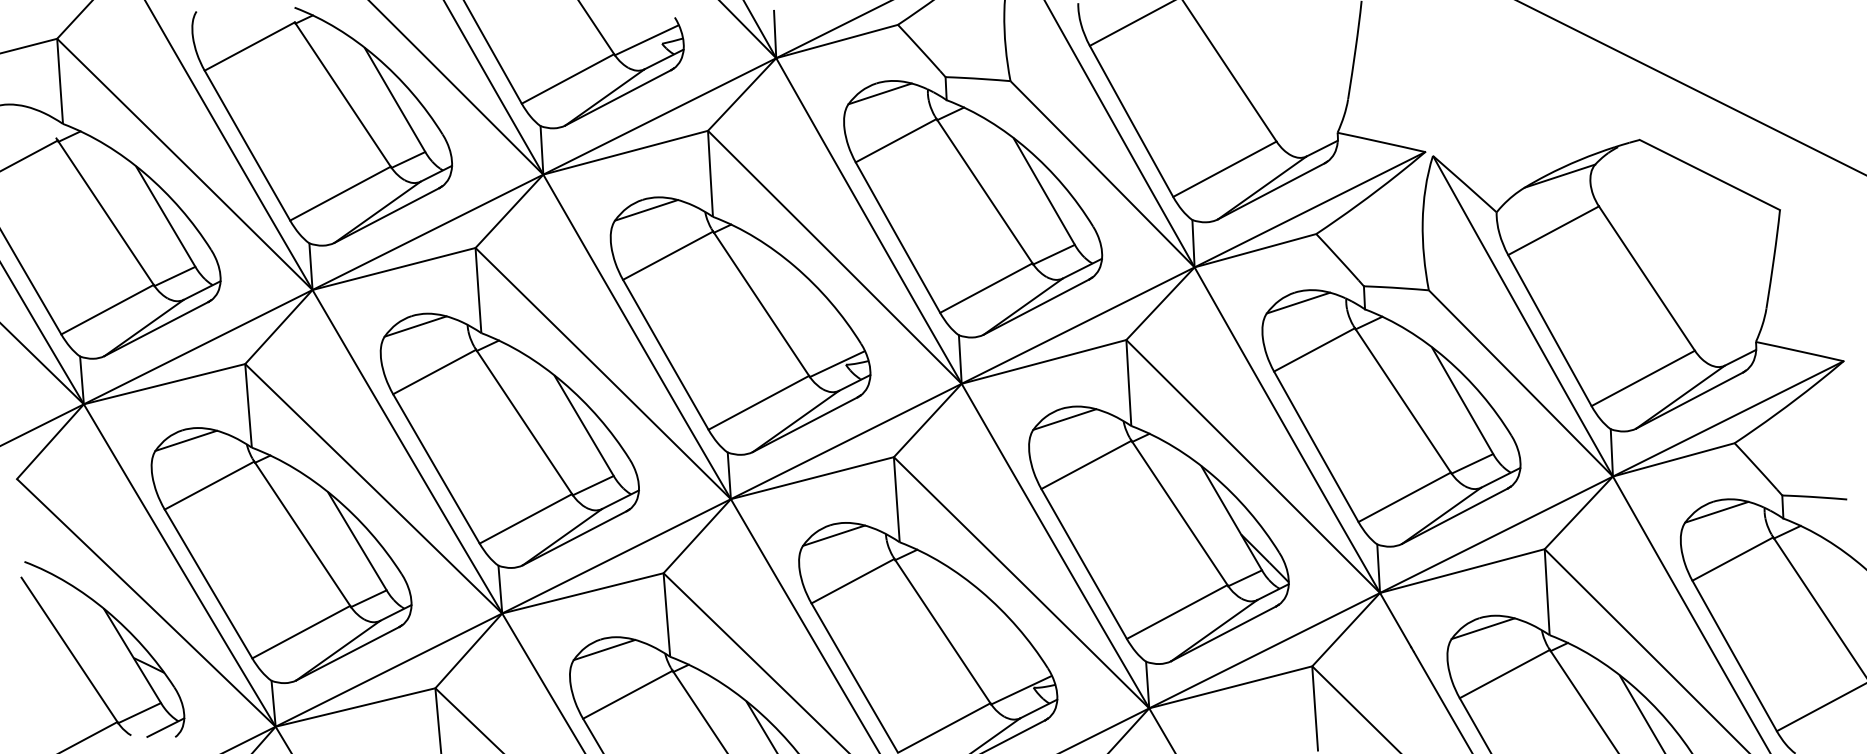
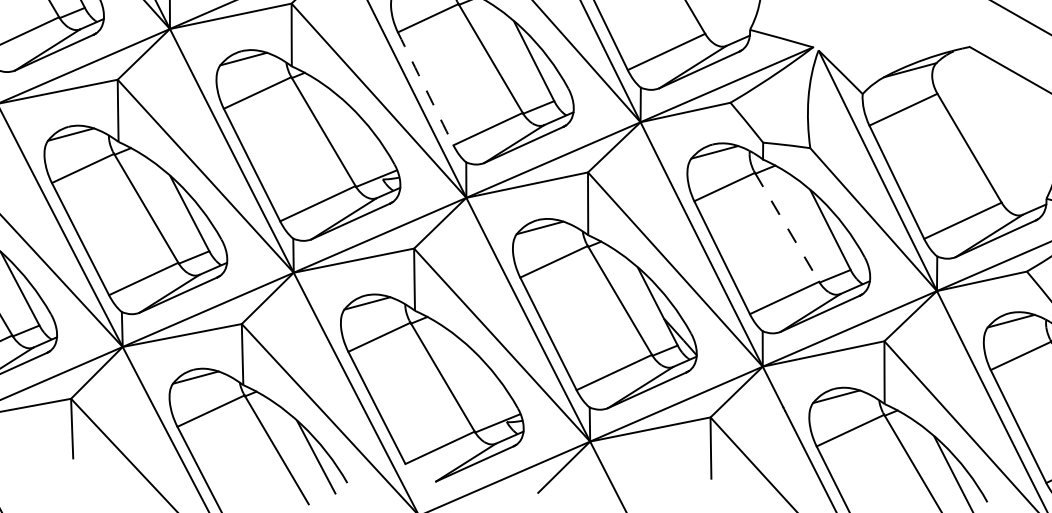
arc: (897, 237) -> (425, 88), solid -> dashed
line: (1402, 400) -> (786, 227), solid -> dashed

